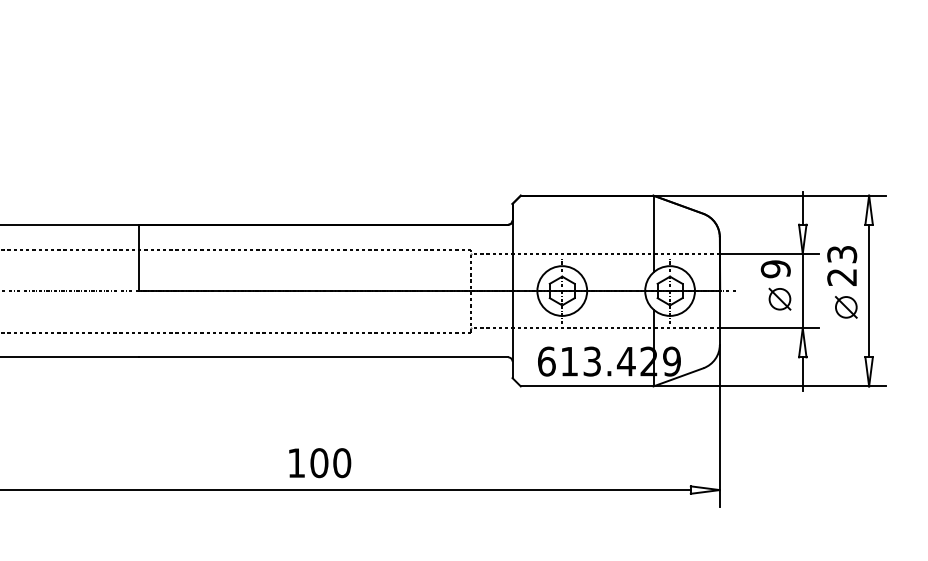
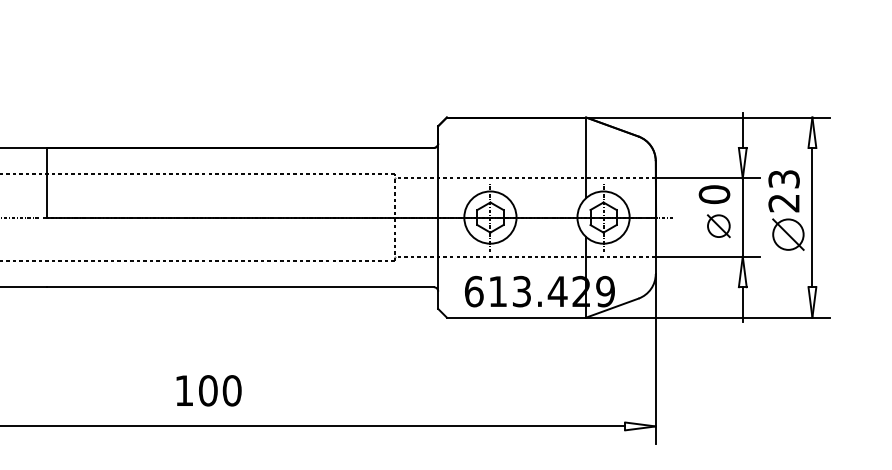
text: (775, 269) -> (714, 194), 9 -> 0
part: (846, 307) -> (788, 234), size x1.4
text: (320, 463) -> (209, 391), moved

